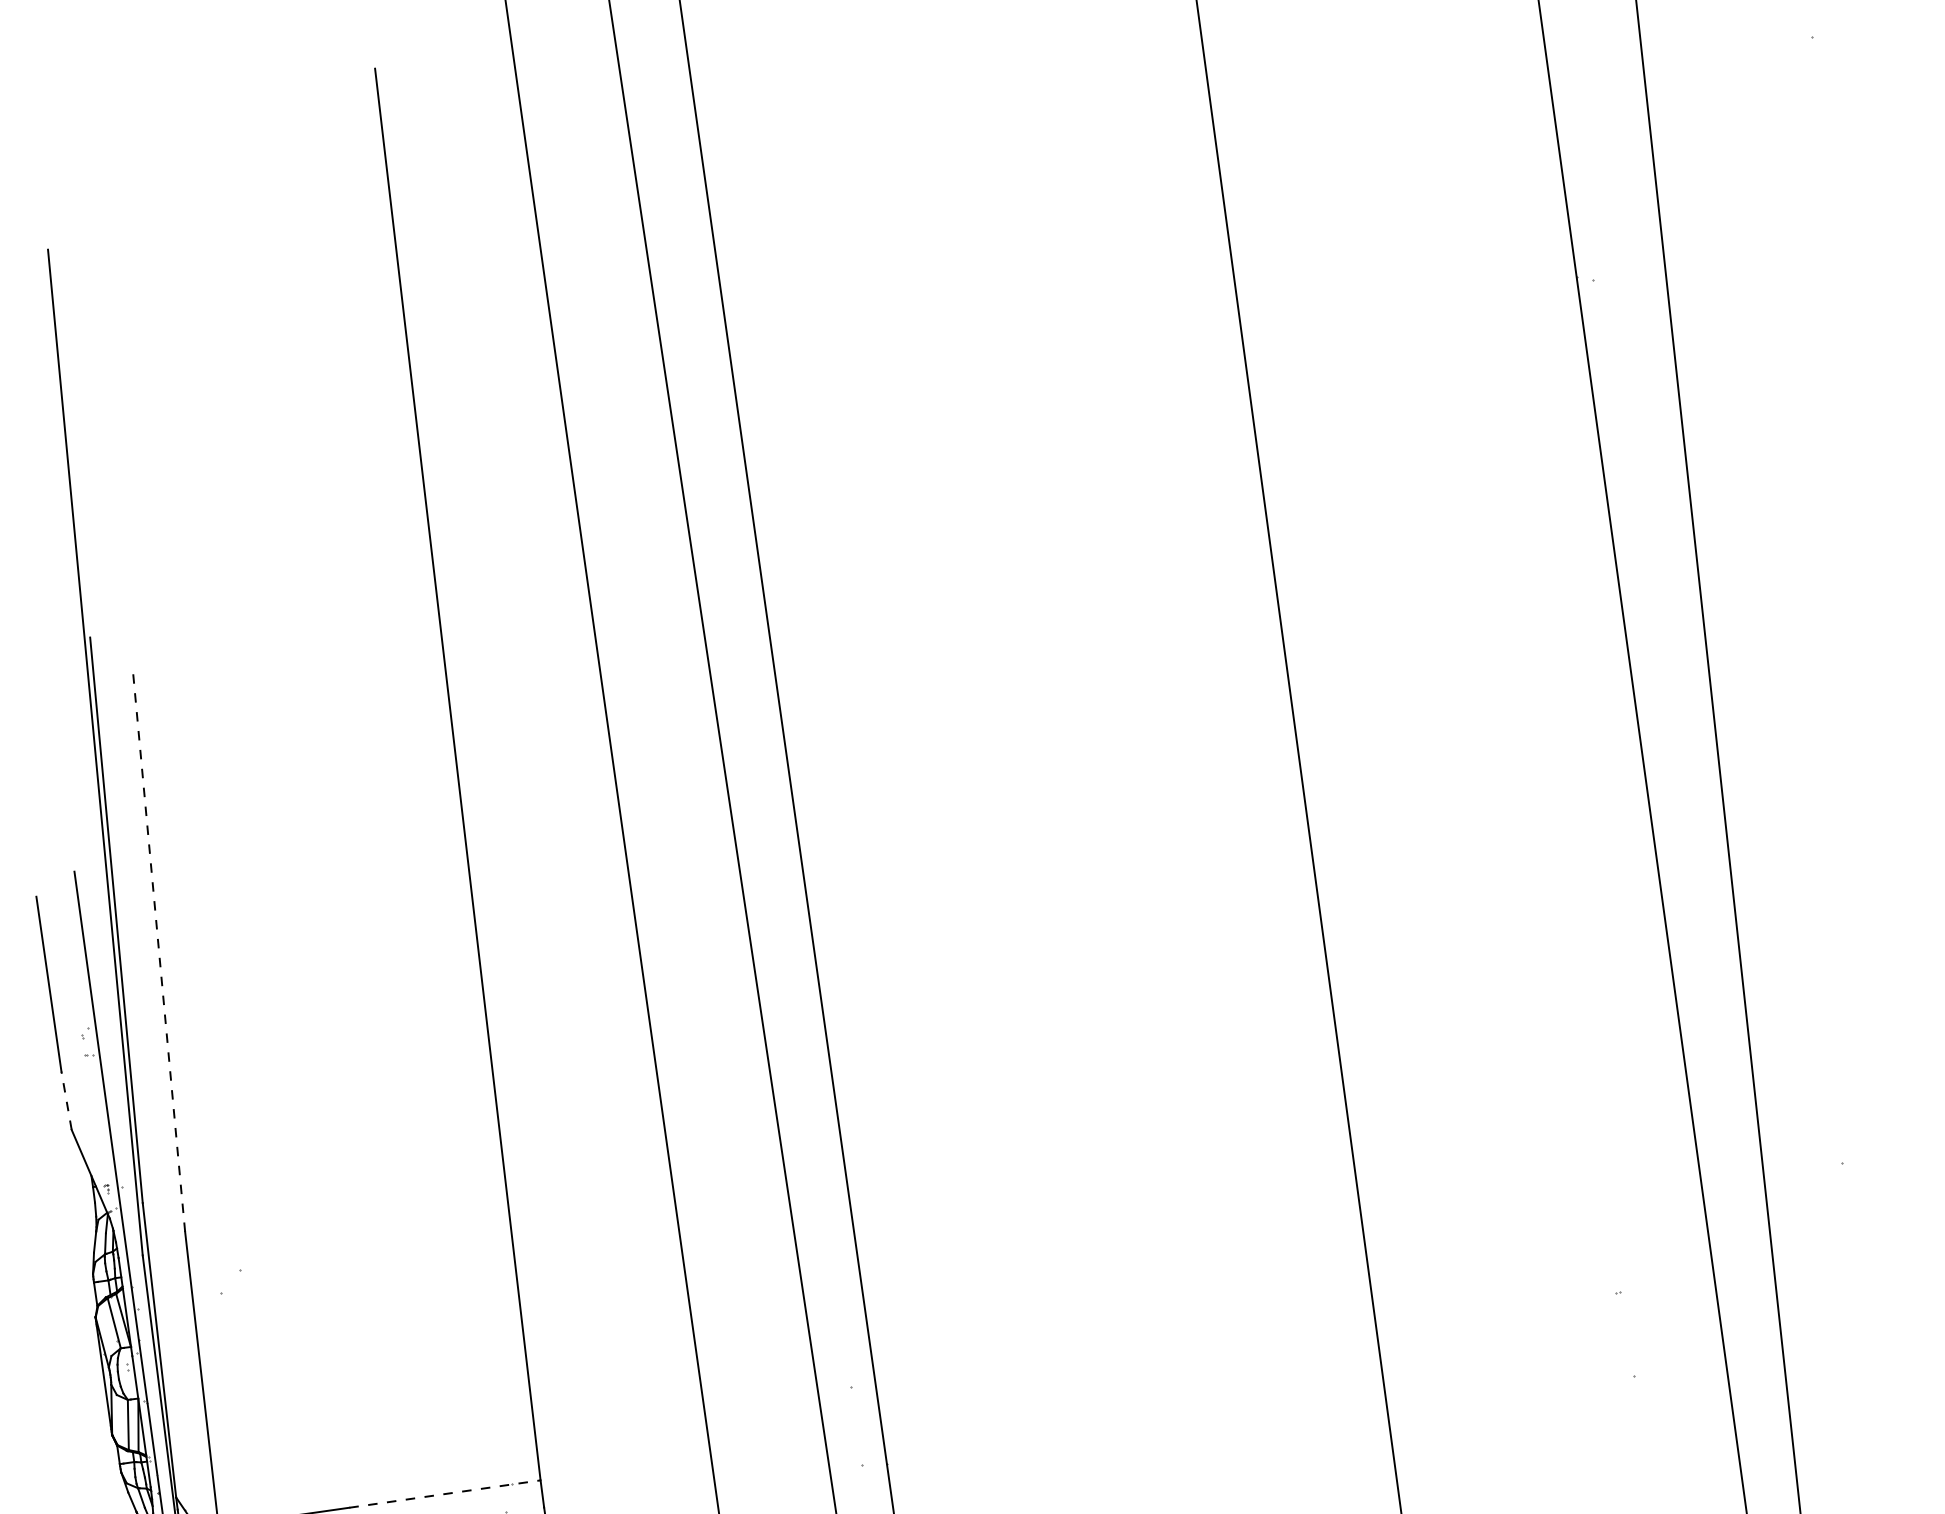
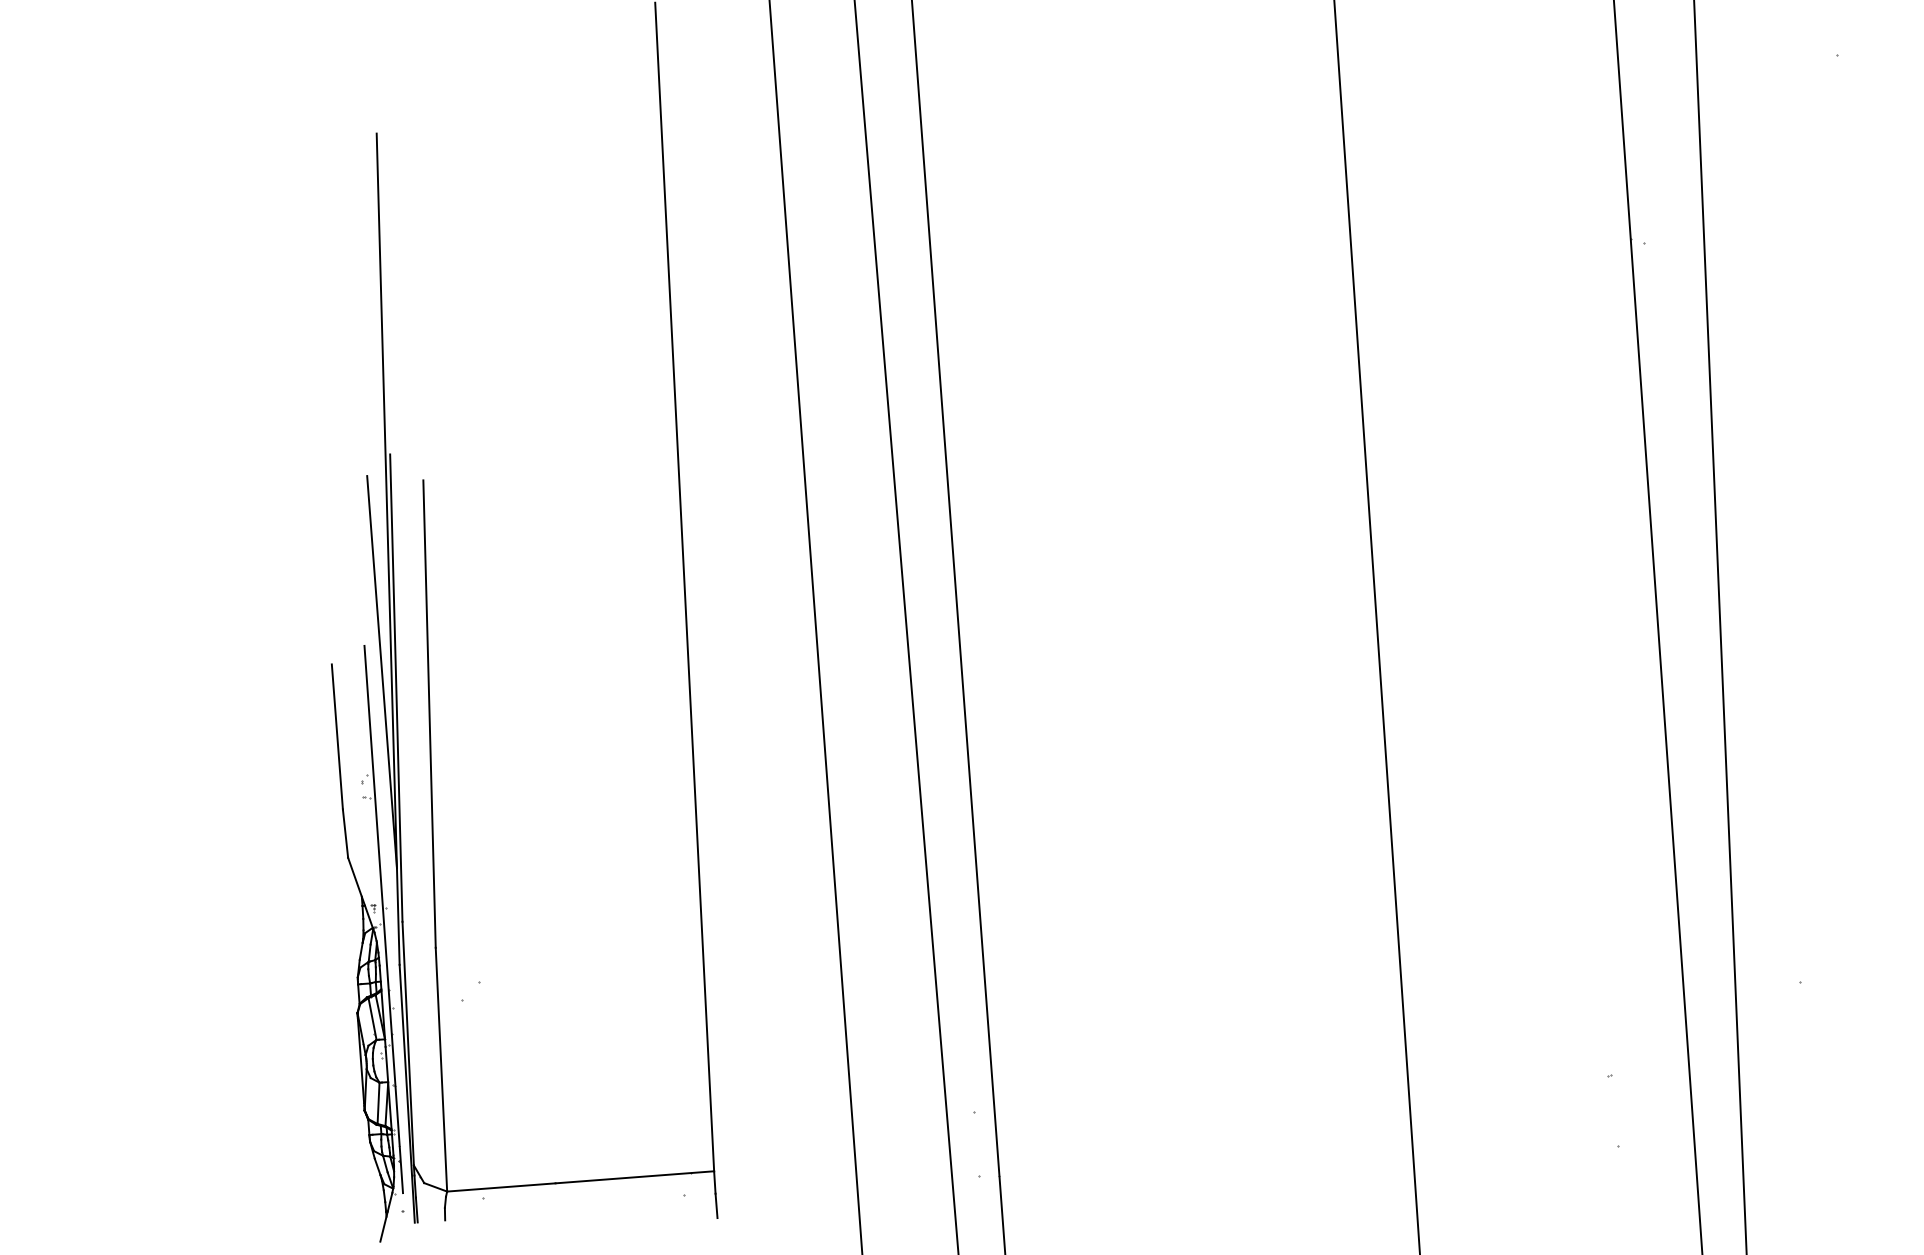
line: (97, 902) -> (381, 672), added
line: (158, 949) -> (429, 714), dashed -> solid
line: (66, 1100) -> (345, 833), dashed -> solid
line: (444, 1494) -> (634, 1177), dashed -> solid

